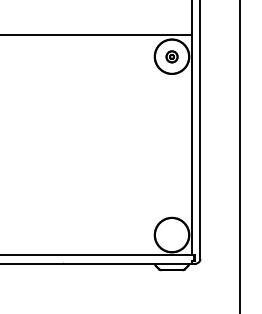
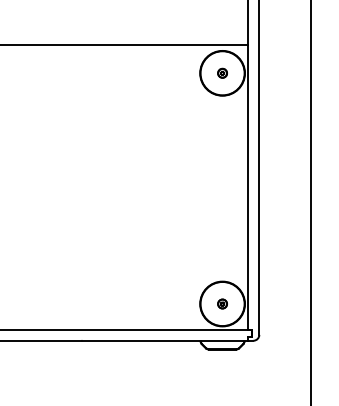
part: (171, 56) -> (222, 72), size x0.62
part: (171, 234) -> (222, 303), added

